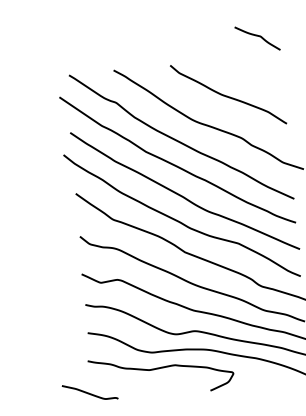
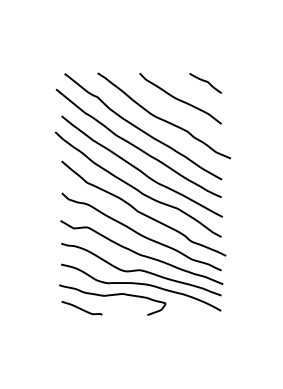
curve: (257, 37) -> (205, 82), moved
curve: (89, 392) -> (81, 308), moved

